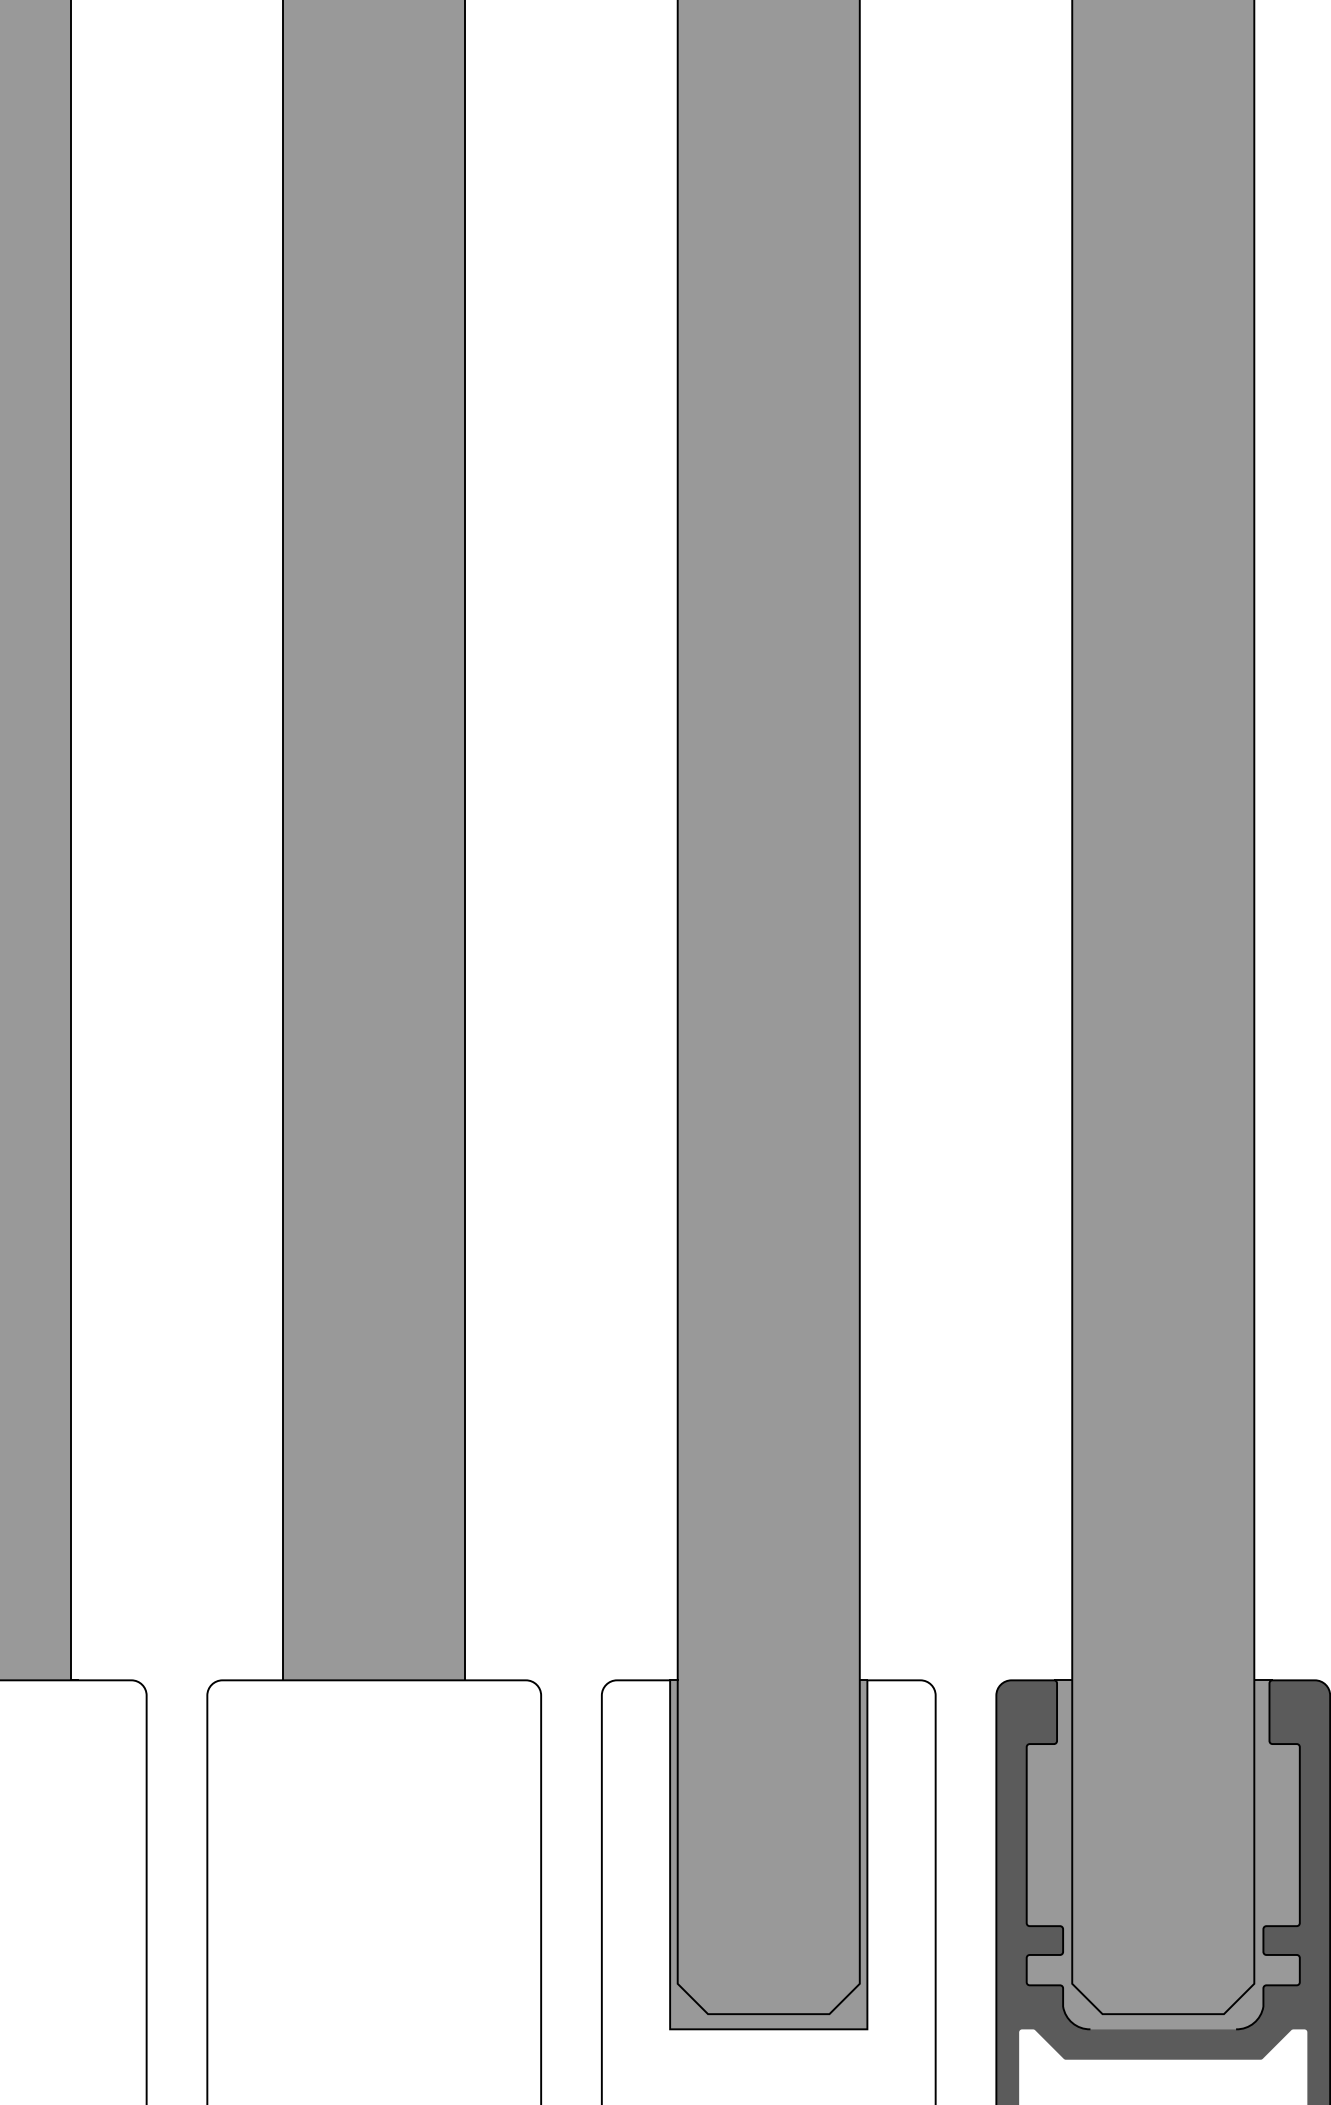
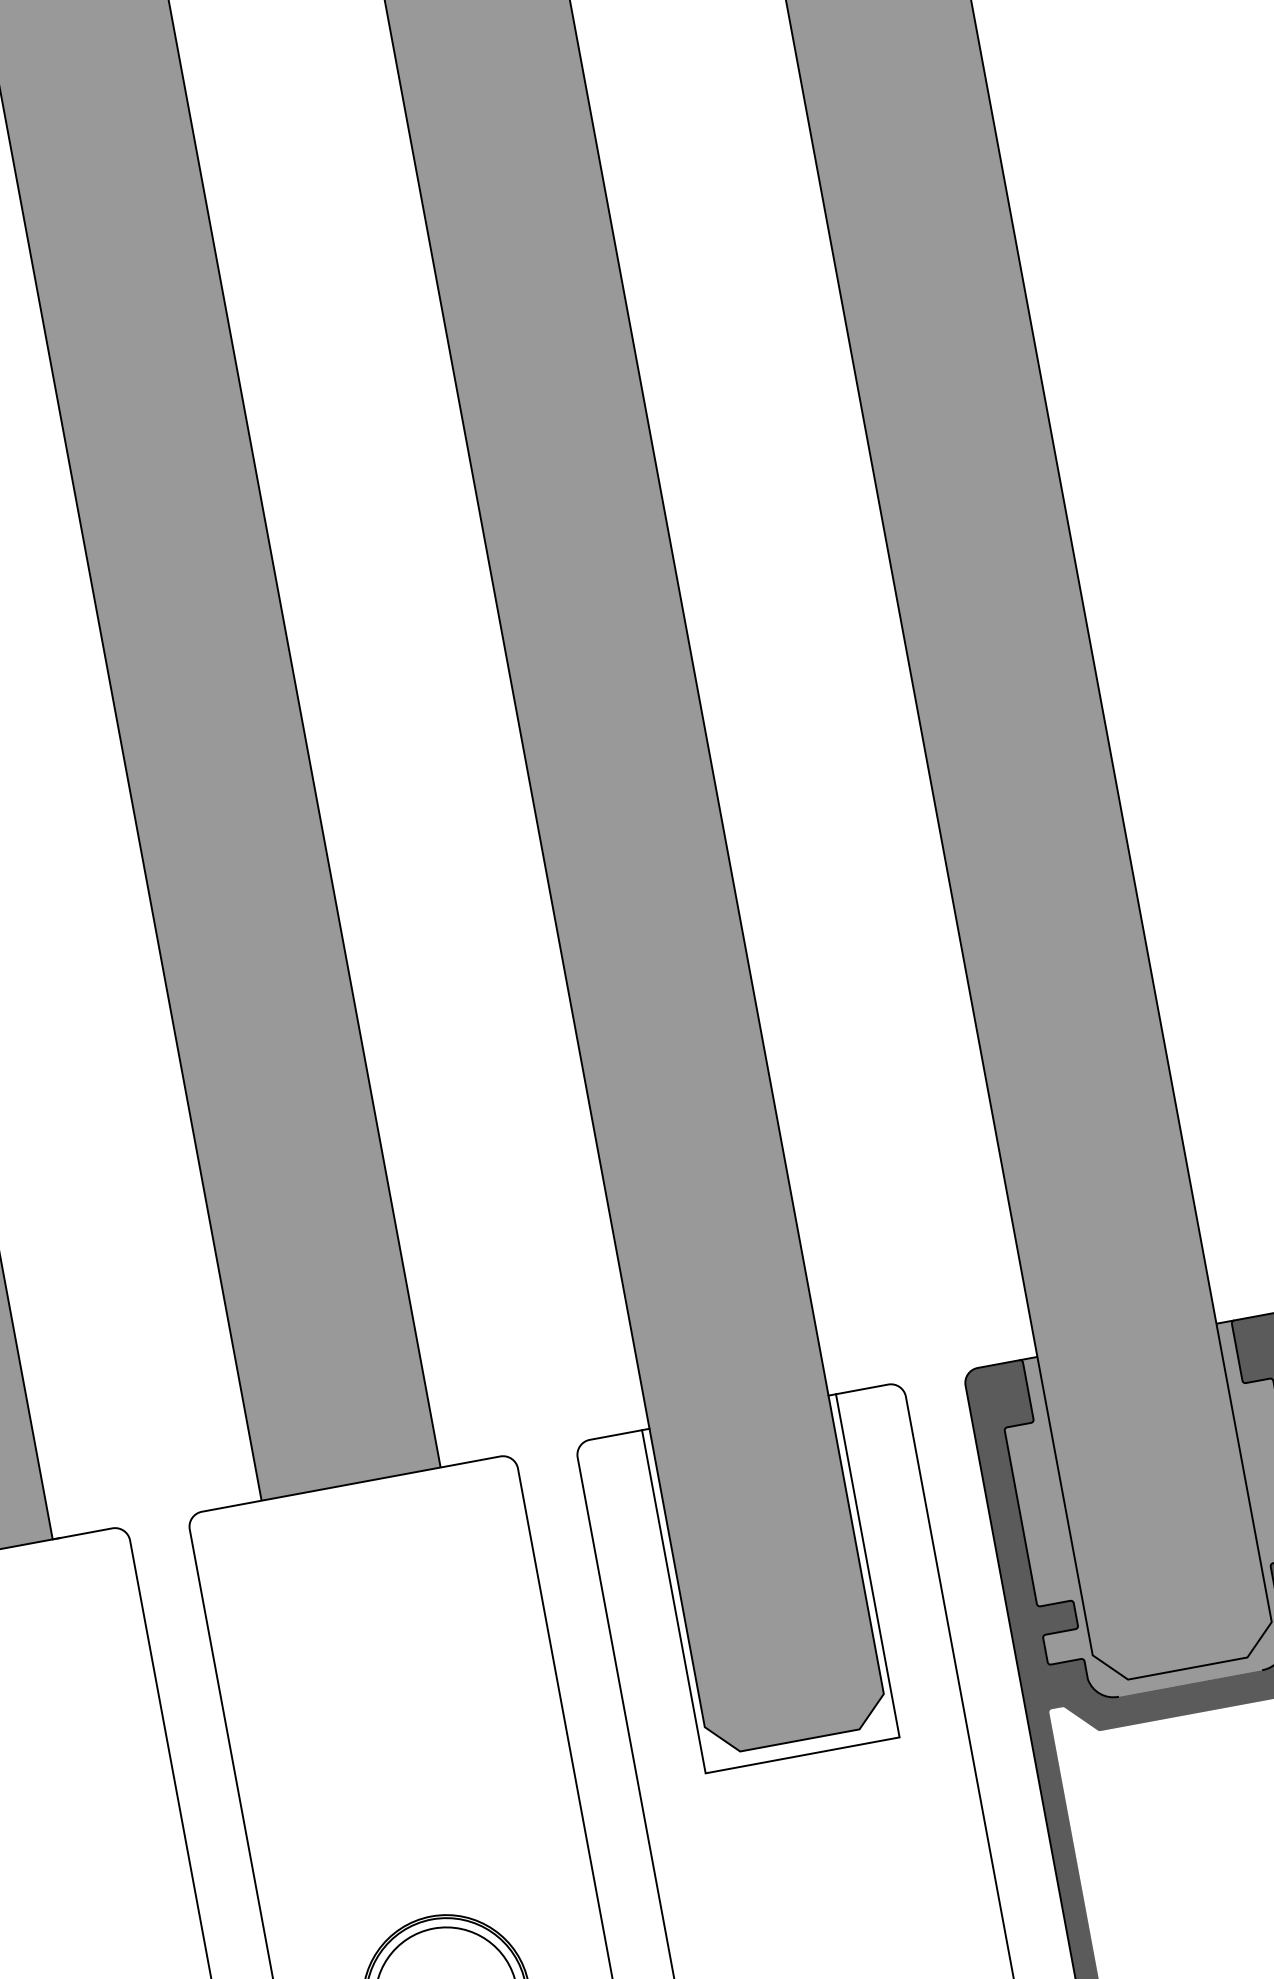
fill: (768, 1854) -> (770, 1583), removed

